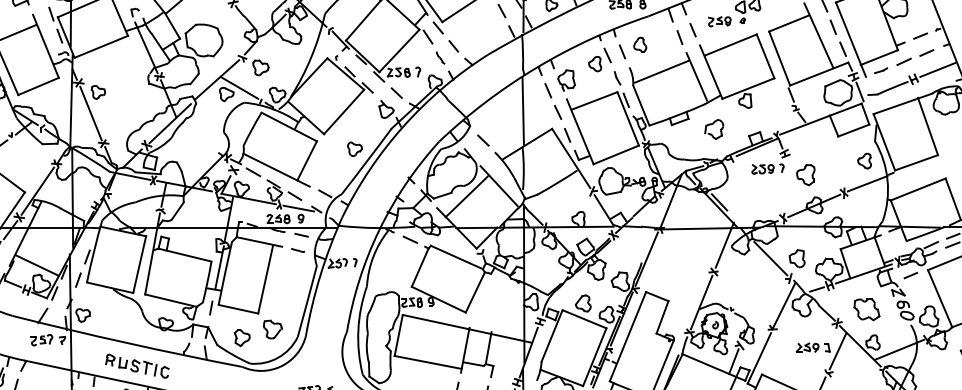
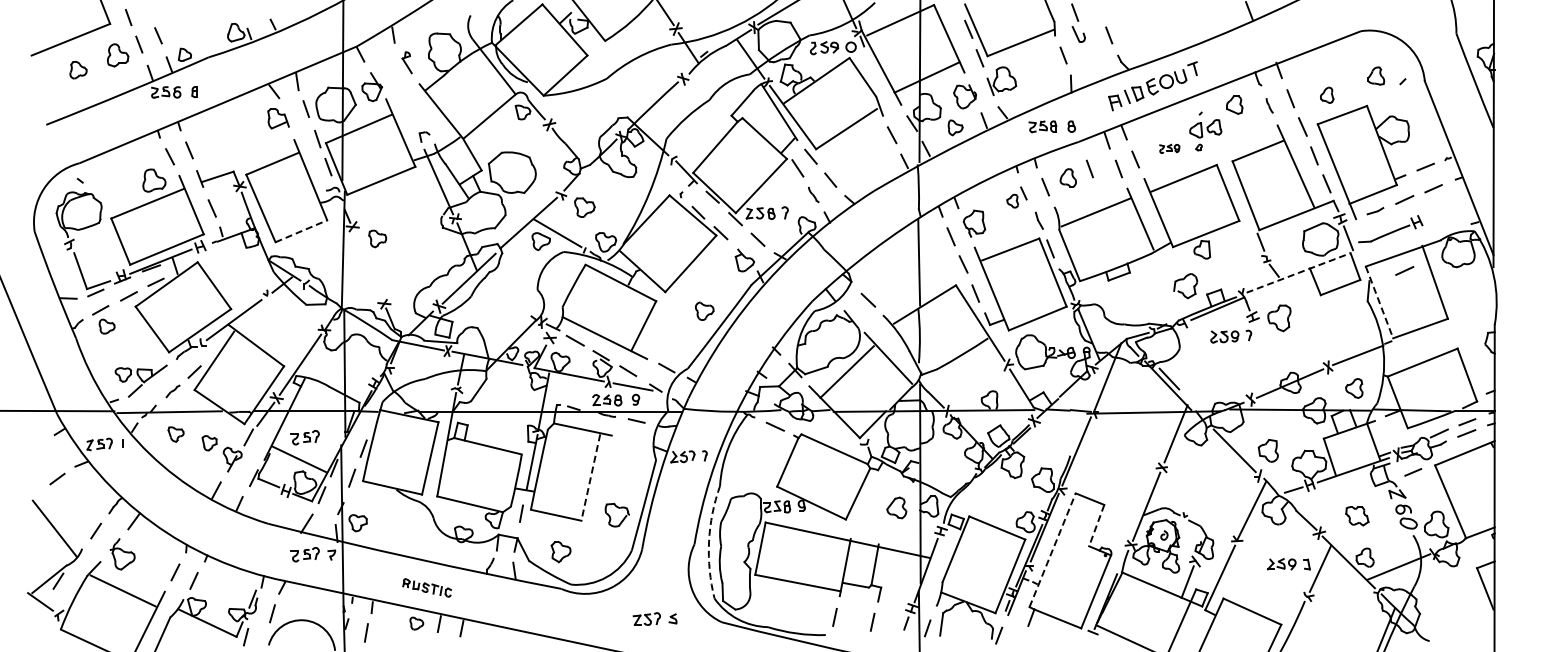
part: (719, 21) -> (1169, 148), size x0.7
line: (656, 37) -> (1089, 168), added
part: (599, 59) -> (1016, 197), size x0.7
line: (937, 70) -> (1447, 210), removed
line: (38, 86) -> (301, 231), solid -> dashed
line: (90, 113) -> (367, 265), removed
line: (903, 117) -> (1404, 270), added
line: (820, 118) -> (1298, 272), solid -> dashed
part: (714, 129) -> (1185, 286), moved
line: (884, 142) -> (1379, 302), solid -> dashed
part: (864, 161) -> (1354, 388), moved
part: (805, 175) -> (1279, 318), moved
part: (41, 248) -> (304, 437), added
line: (298, 250) -> (632, 440), removed
line: (265, 280) -> (590, 478), solid -> dashed
part: (583, 303) -> (896, 507), moved
part: (867, 310) -> (1357, 516), size x0.7
line: (662, 318) -> (1096, 526), solid -> dashed
part: (272, 329) -> (616, 515), moved
arc: (358, 329) -> (709, 541), solid -> dashed
line: (627, 336) -> (1052, 549), solid -> dashed
part: (136, 365) -> (426, 587), size x0.6

